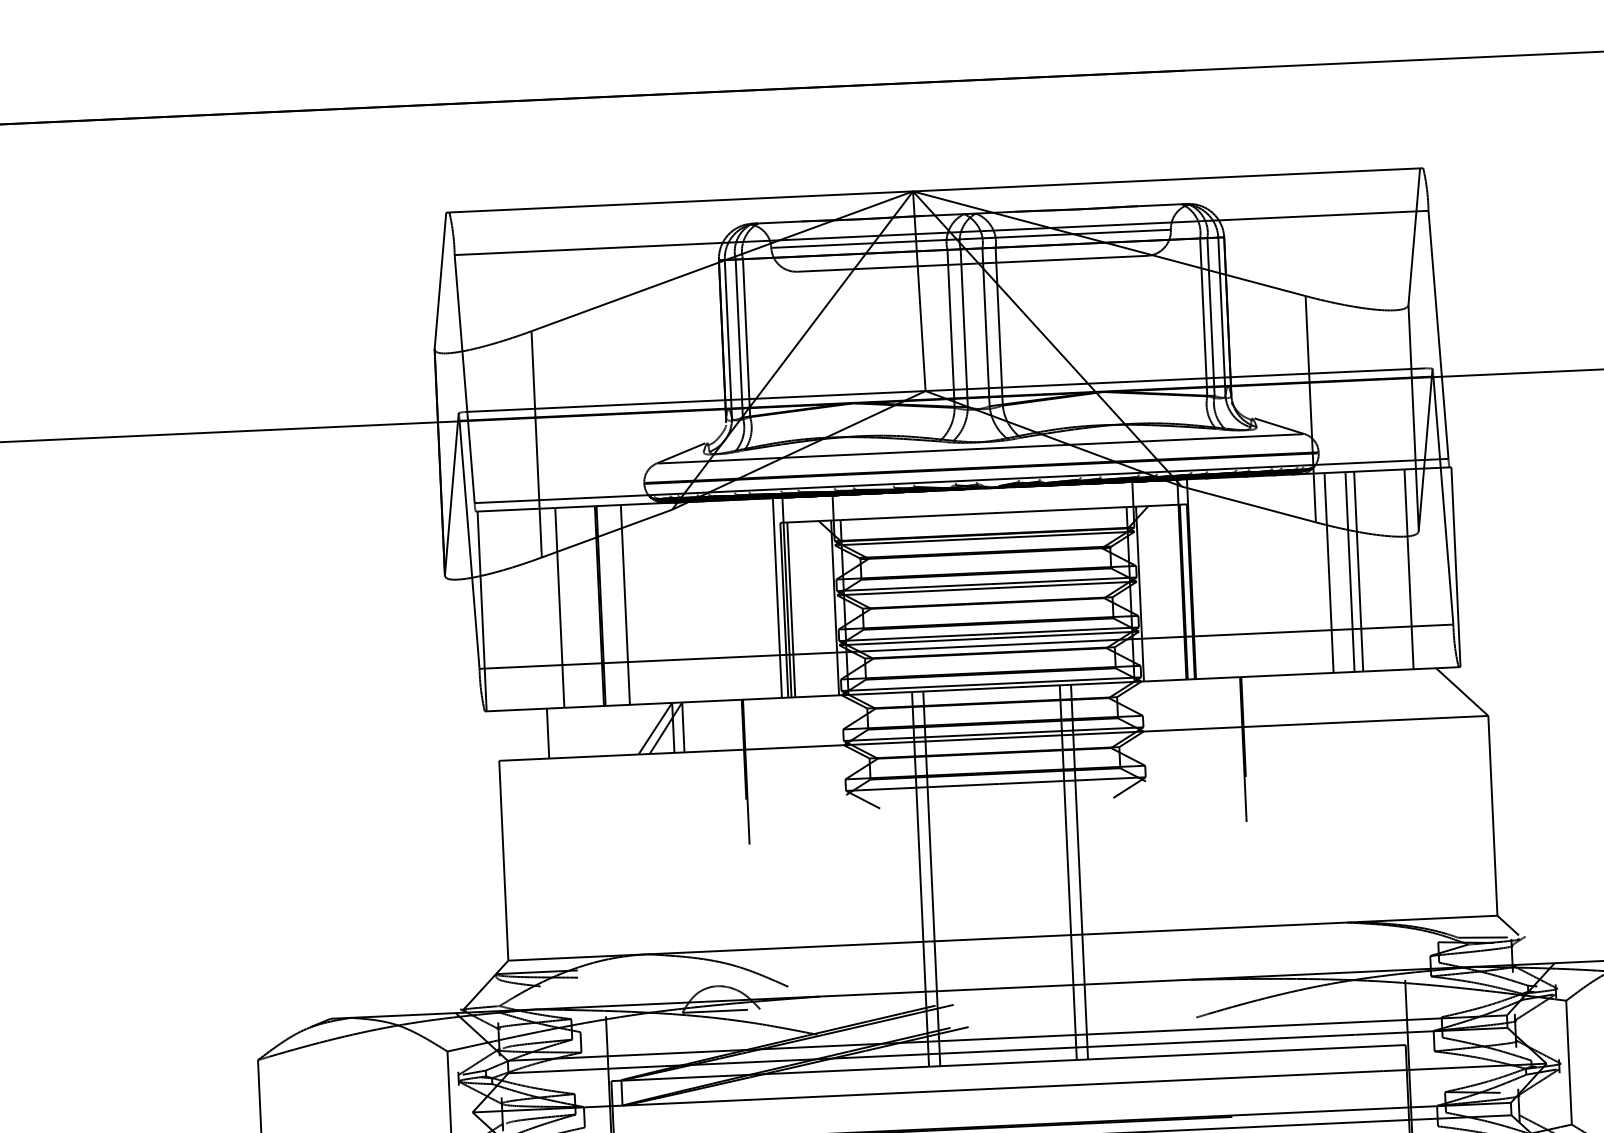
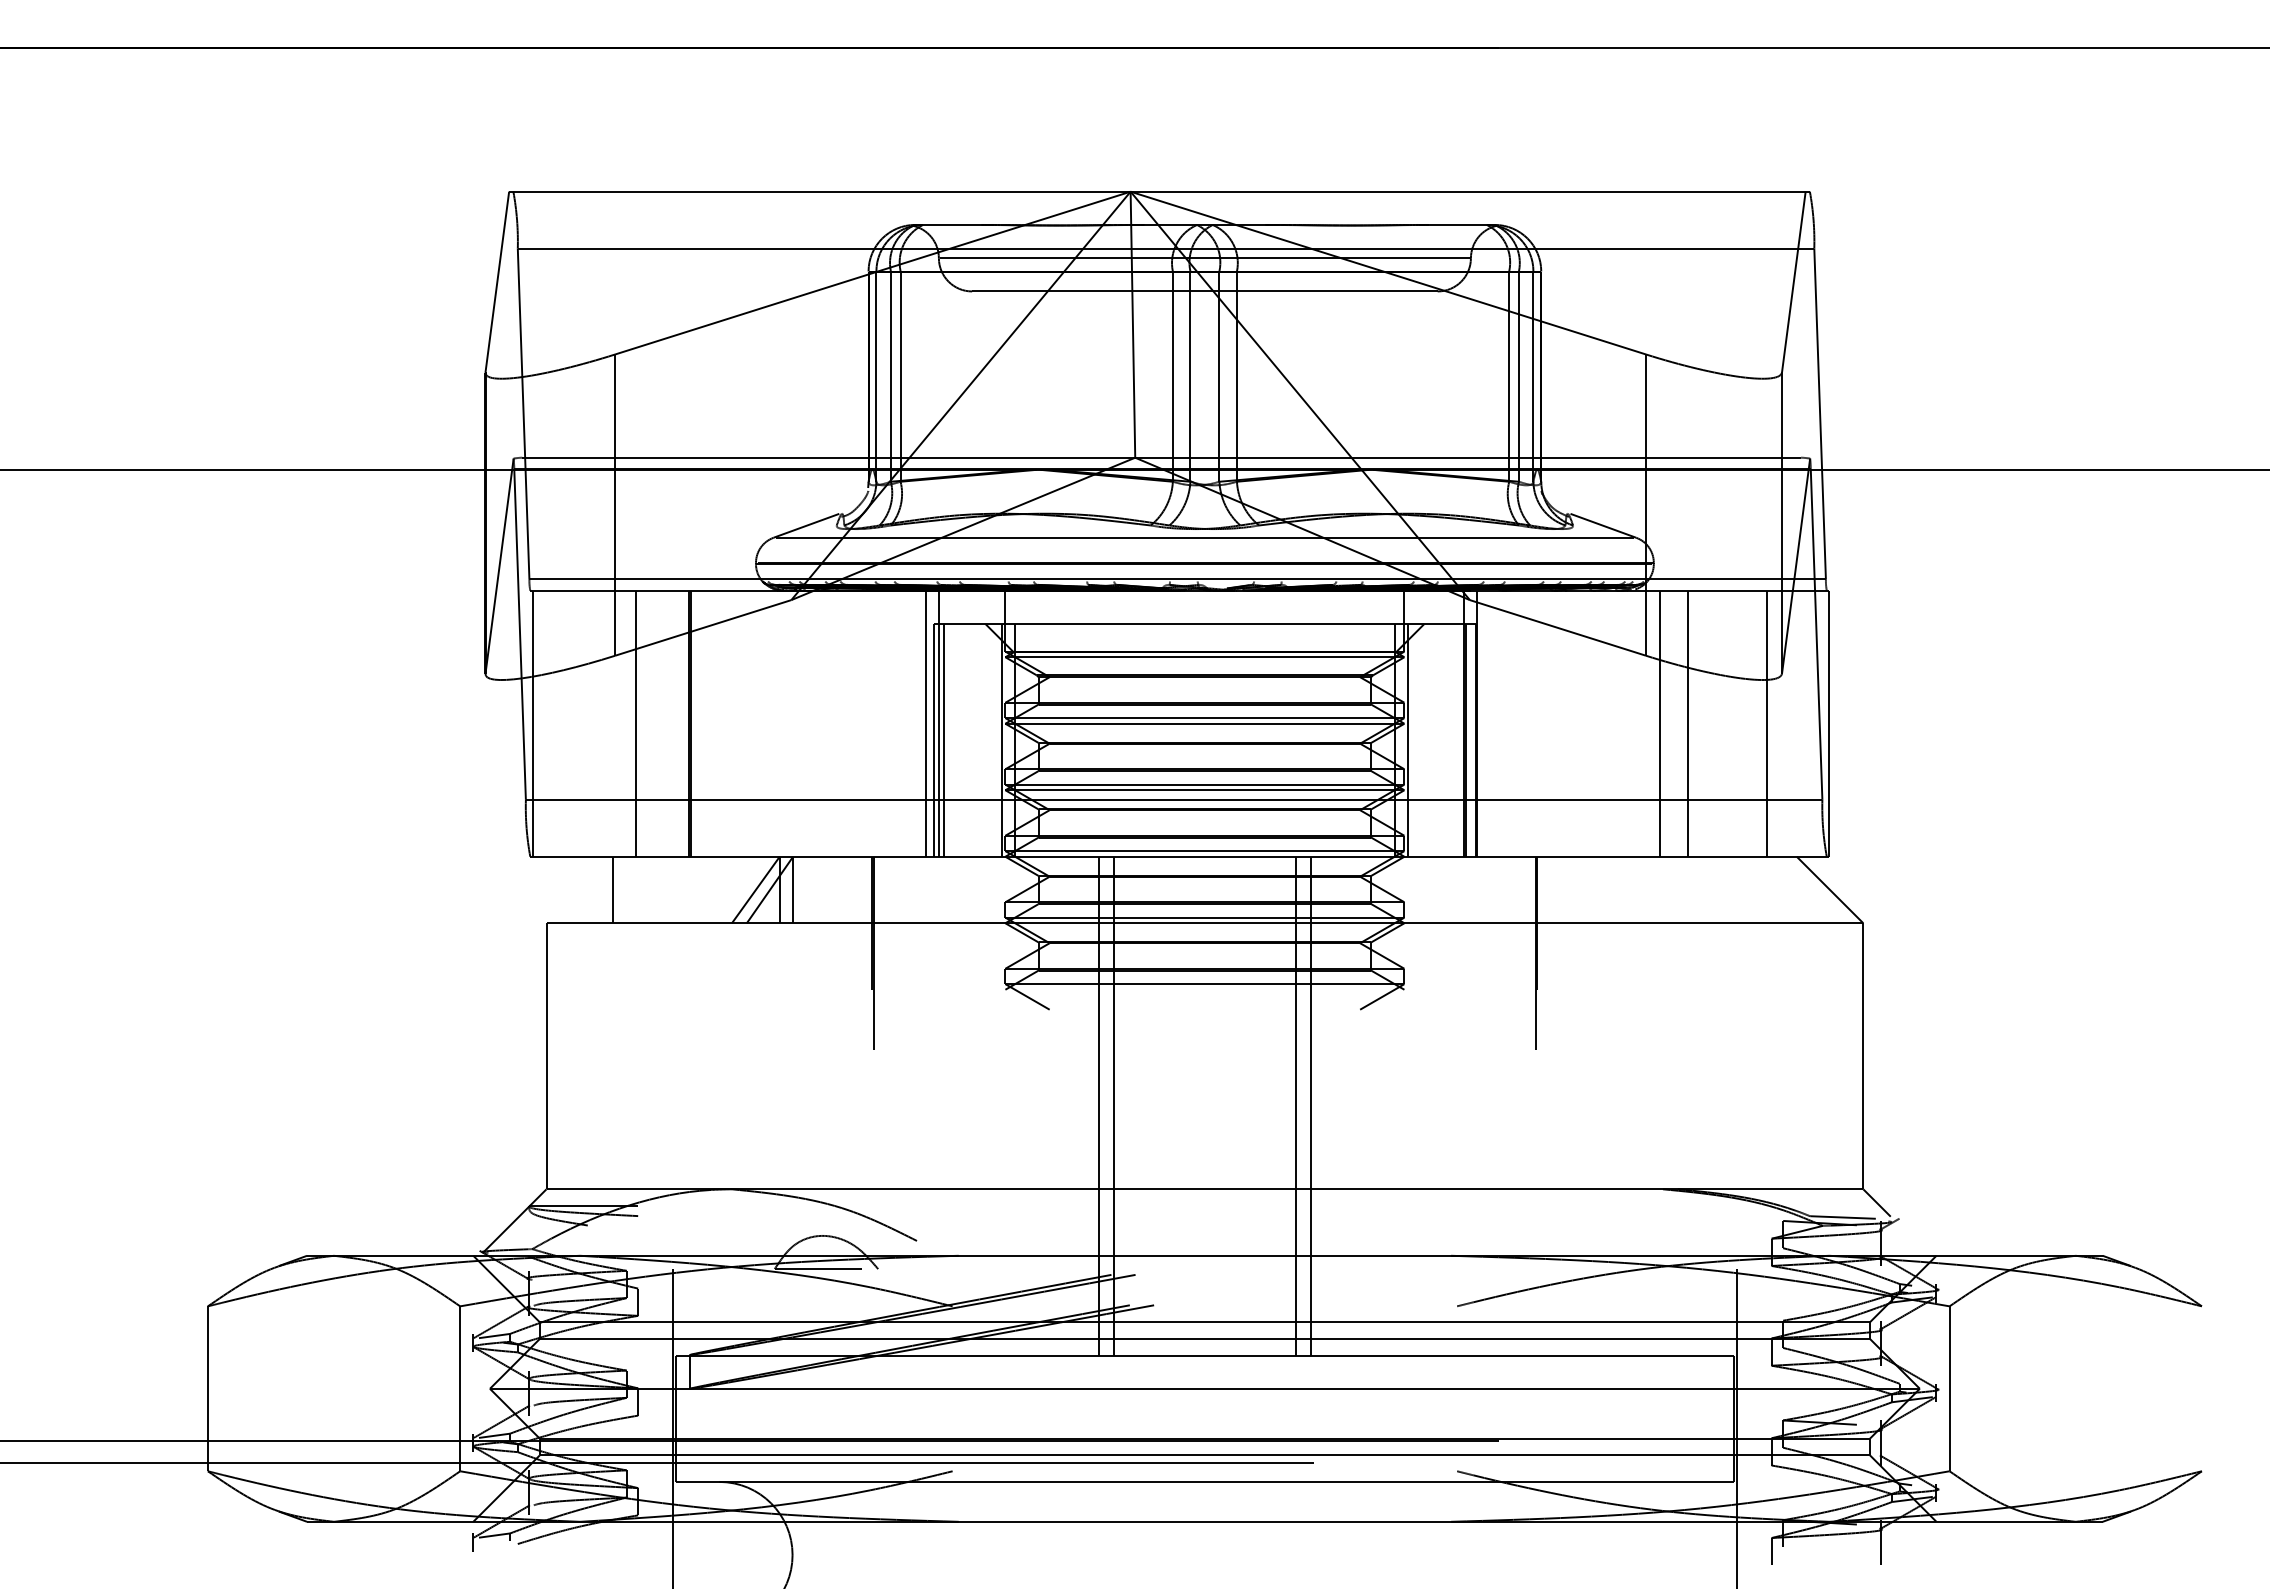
line: (1358, 571) -> (1699, 723), removed
line: (625, 604) -> (723, 723), removed

